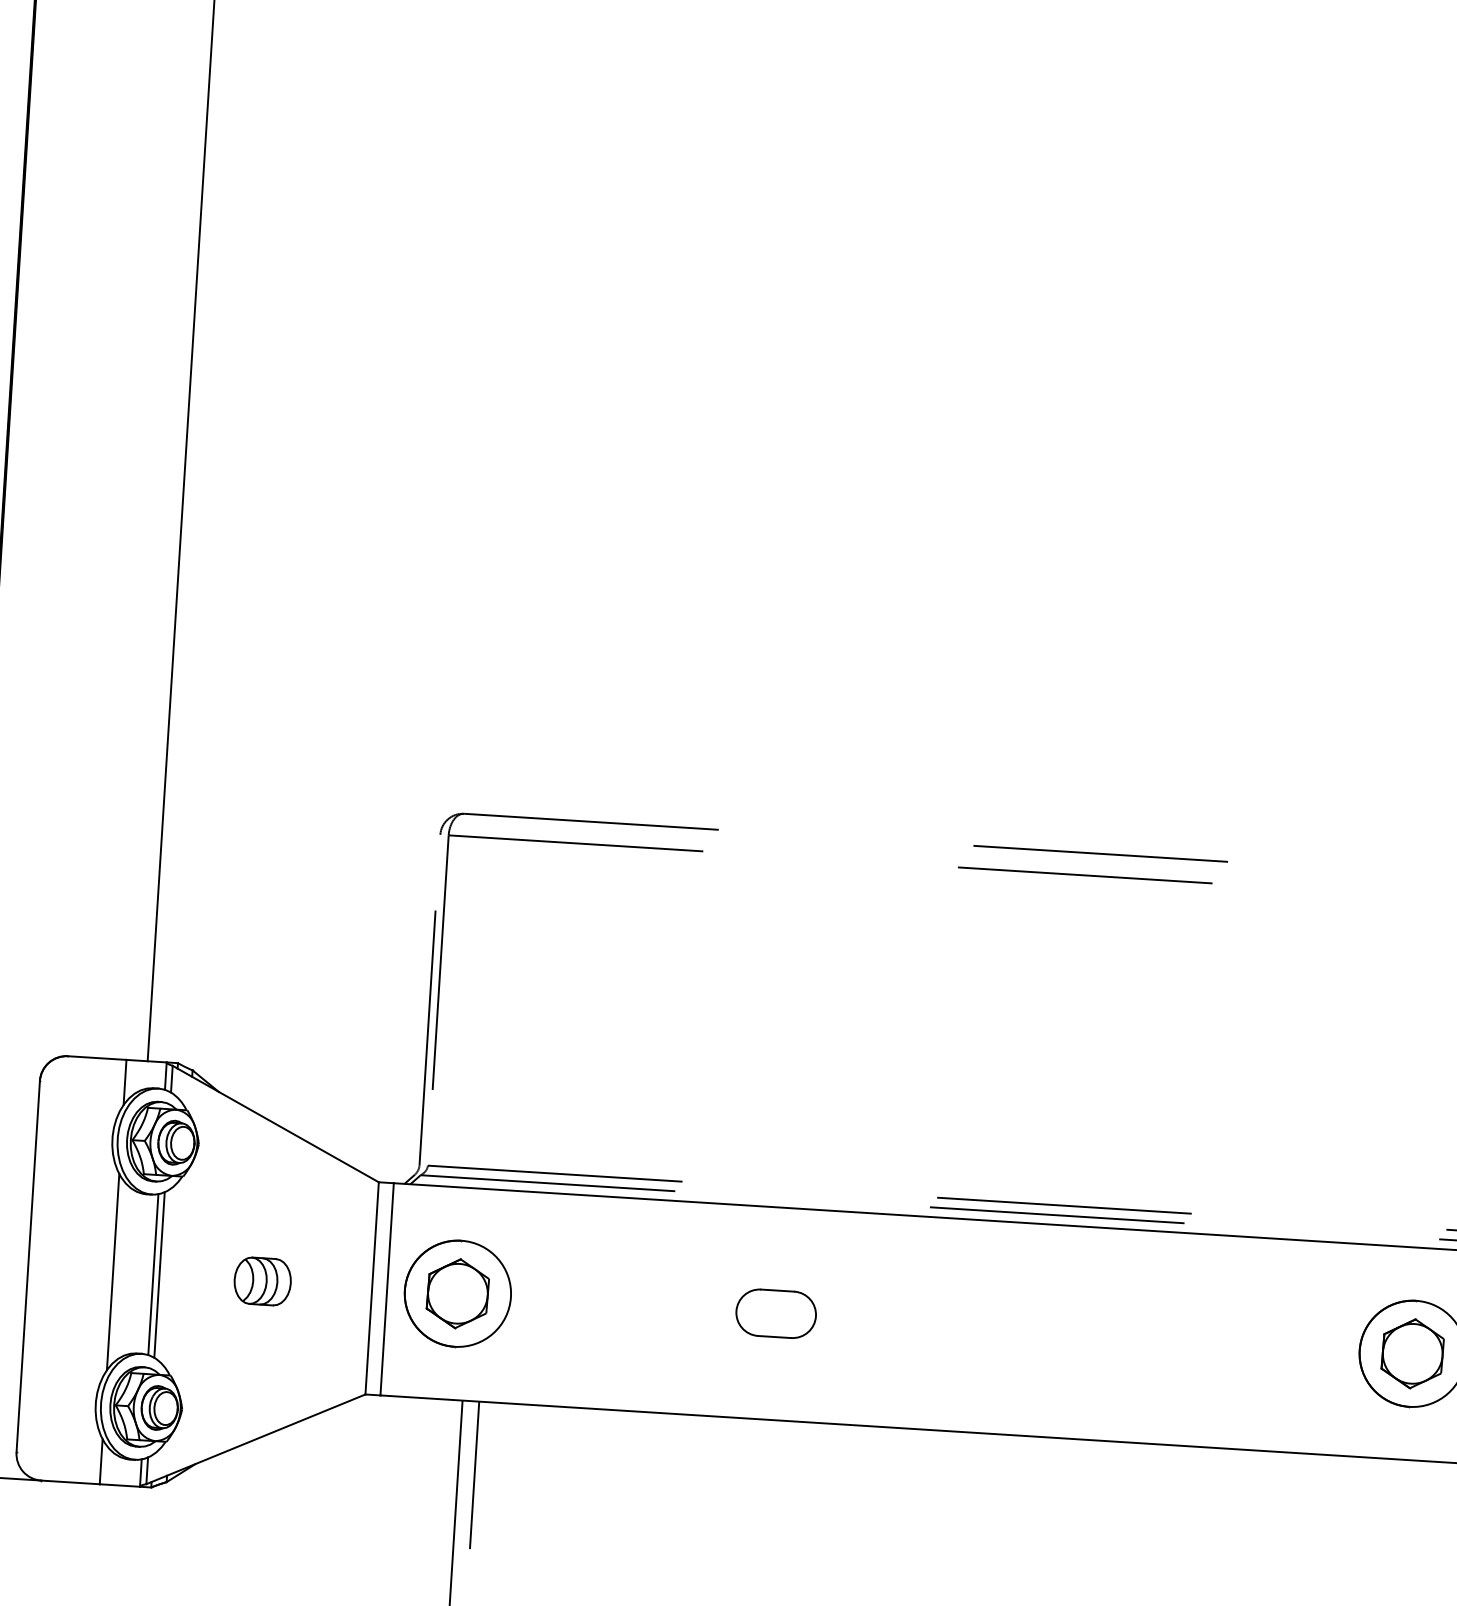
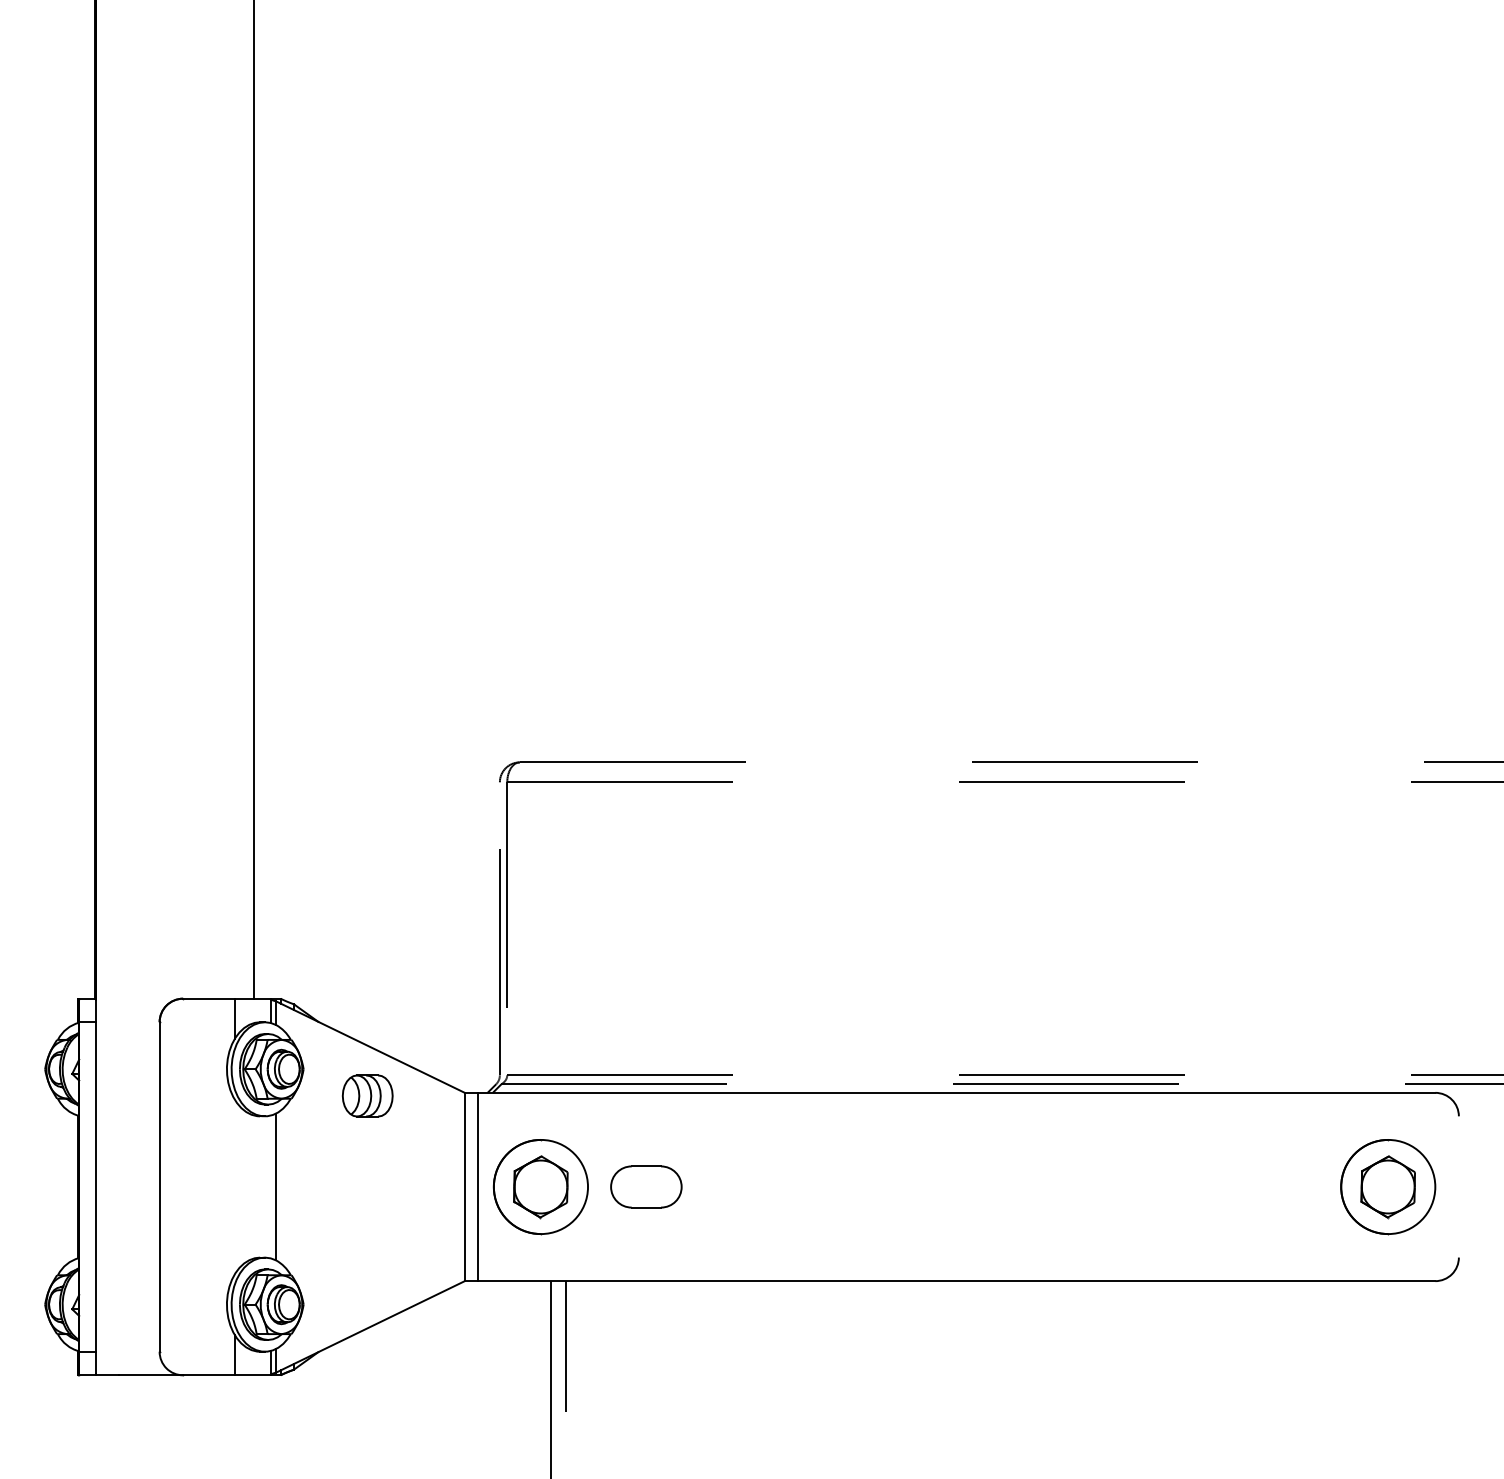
line: (112, 1271) -> (234, 1186), removed
line: (153, 1274) -> (270, 1186), removed
part: (262, 1280) -> (367, 1095), moved
part: (776, 1313) -> (646, 1186), moved

